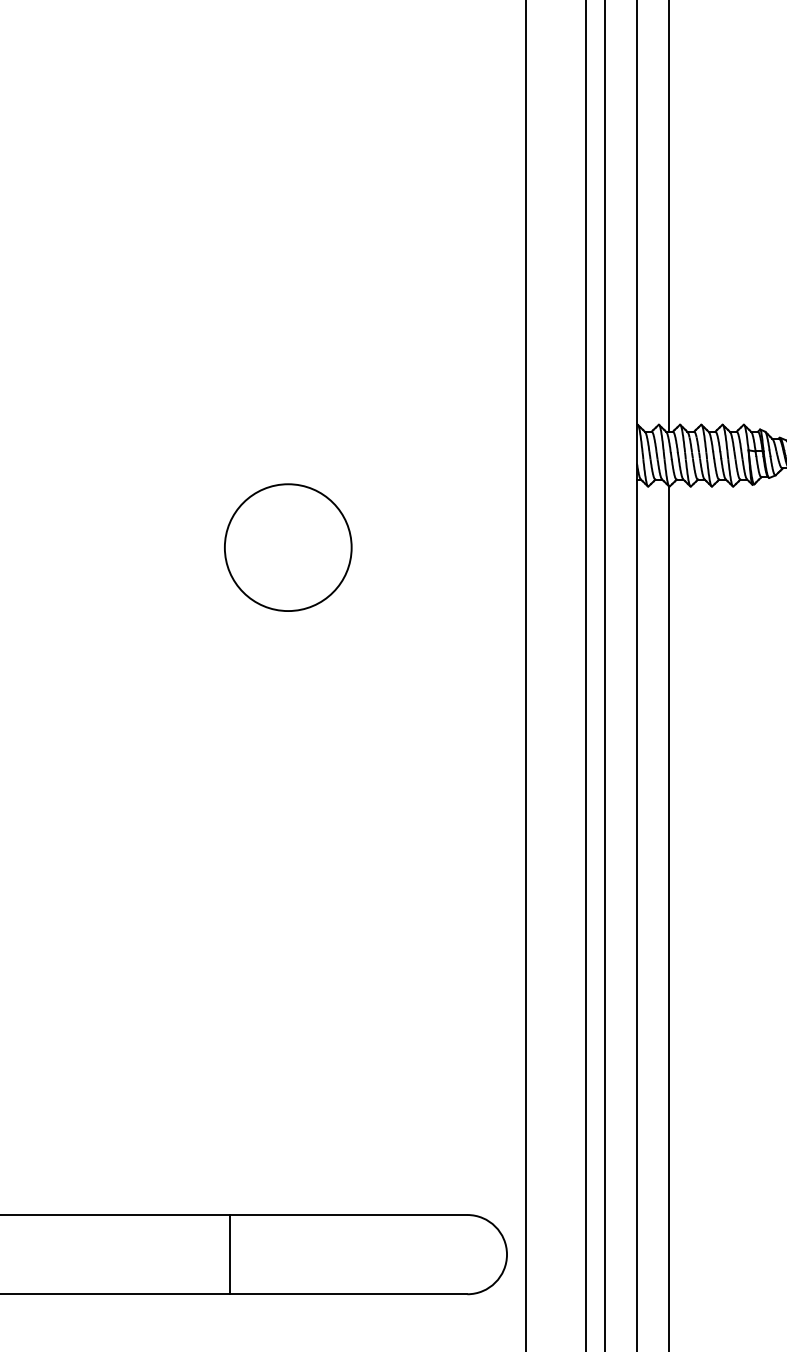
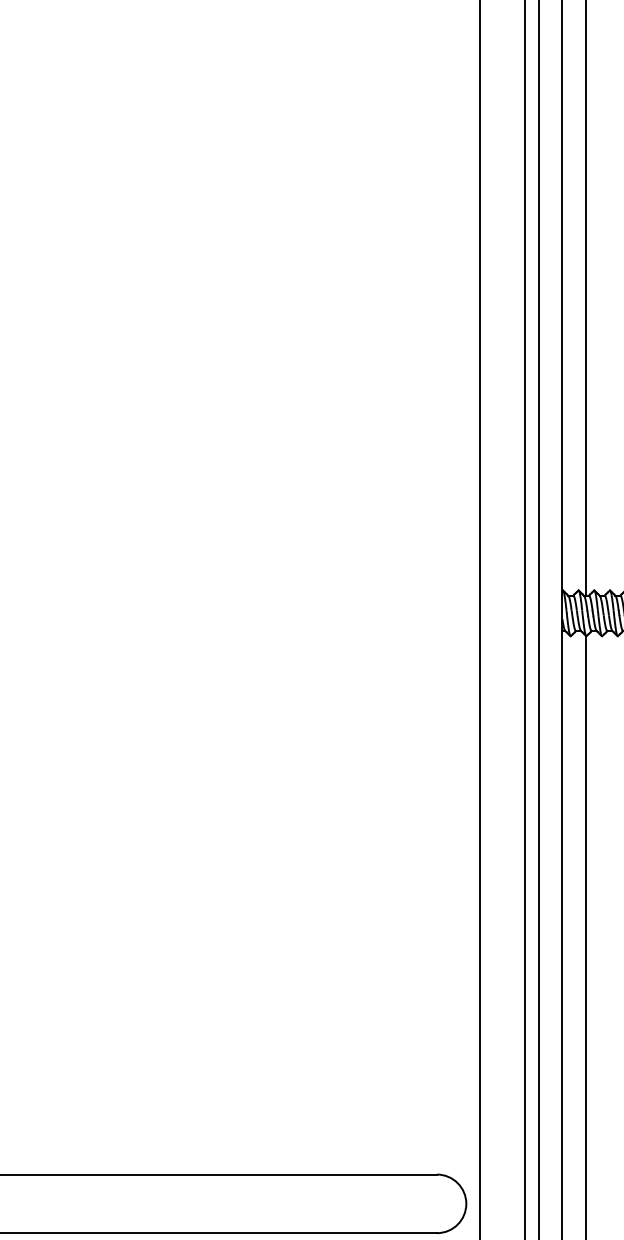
circle: (288, 547) -> (304, 681), removed
line: (229, 1254) -> (261, 1203), removed

